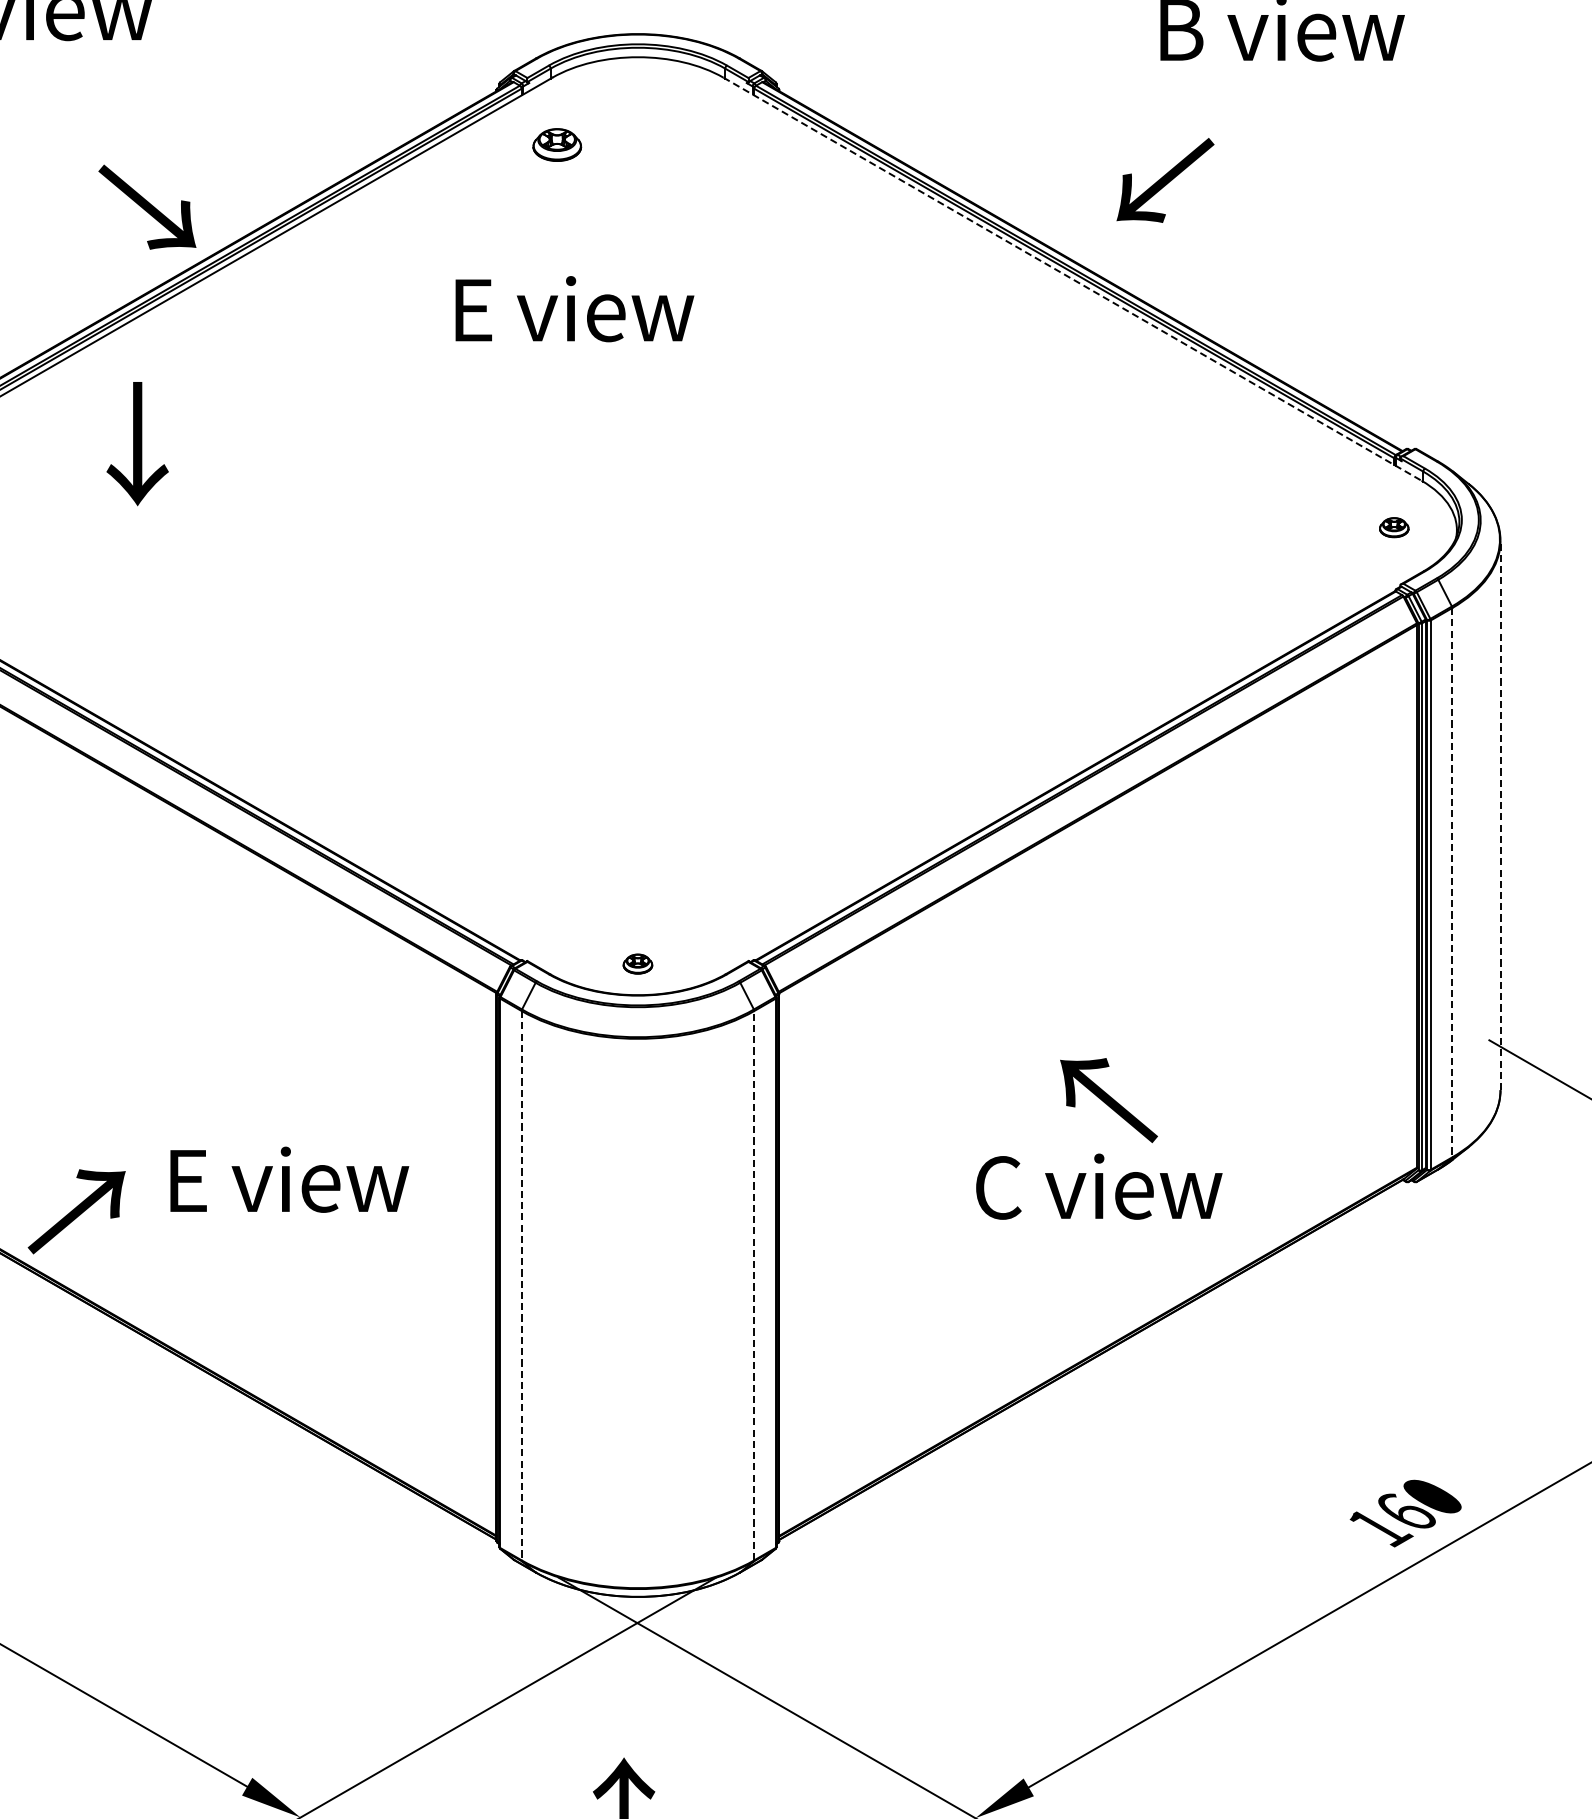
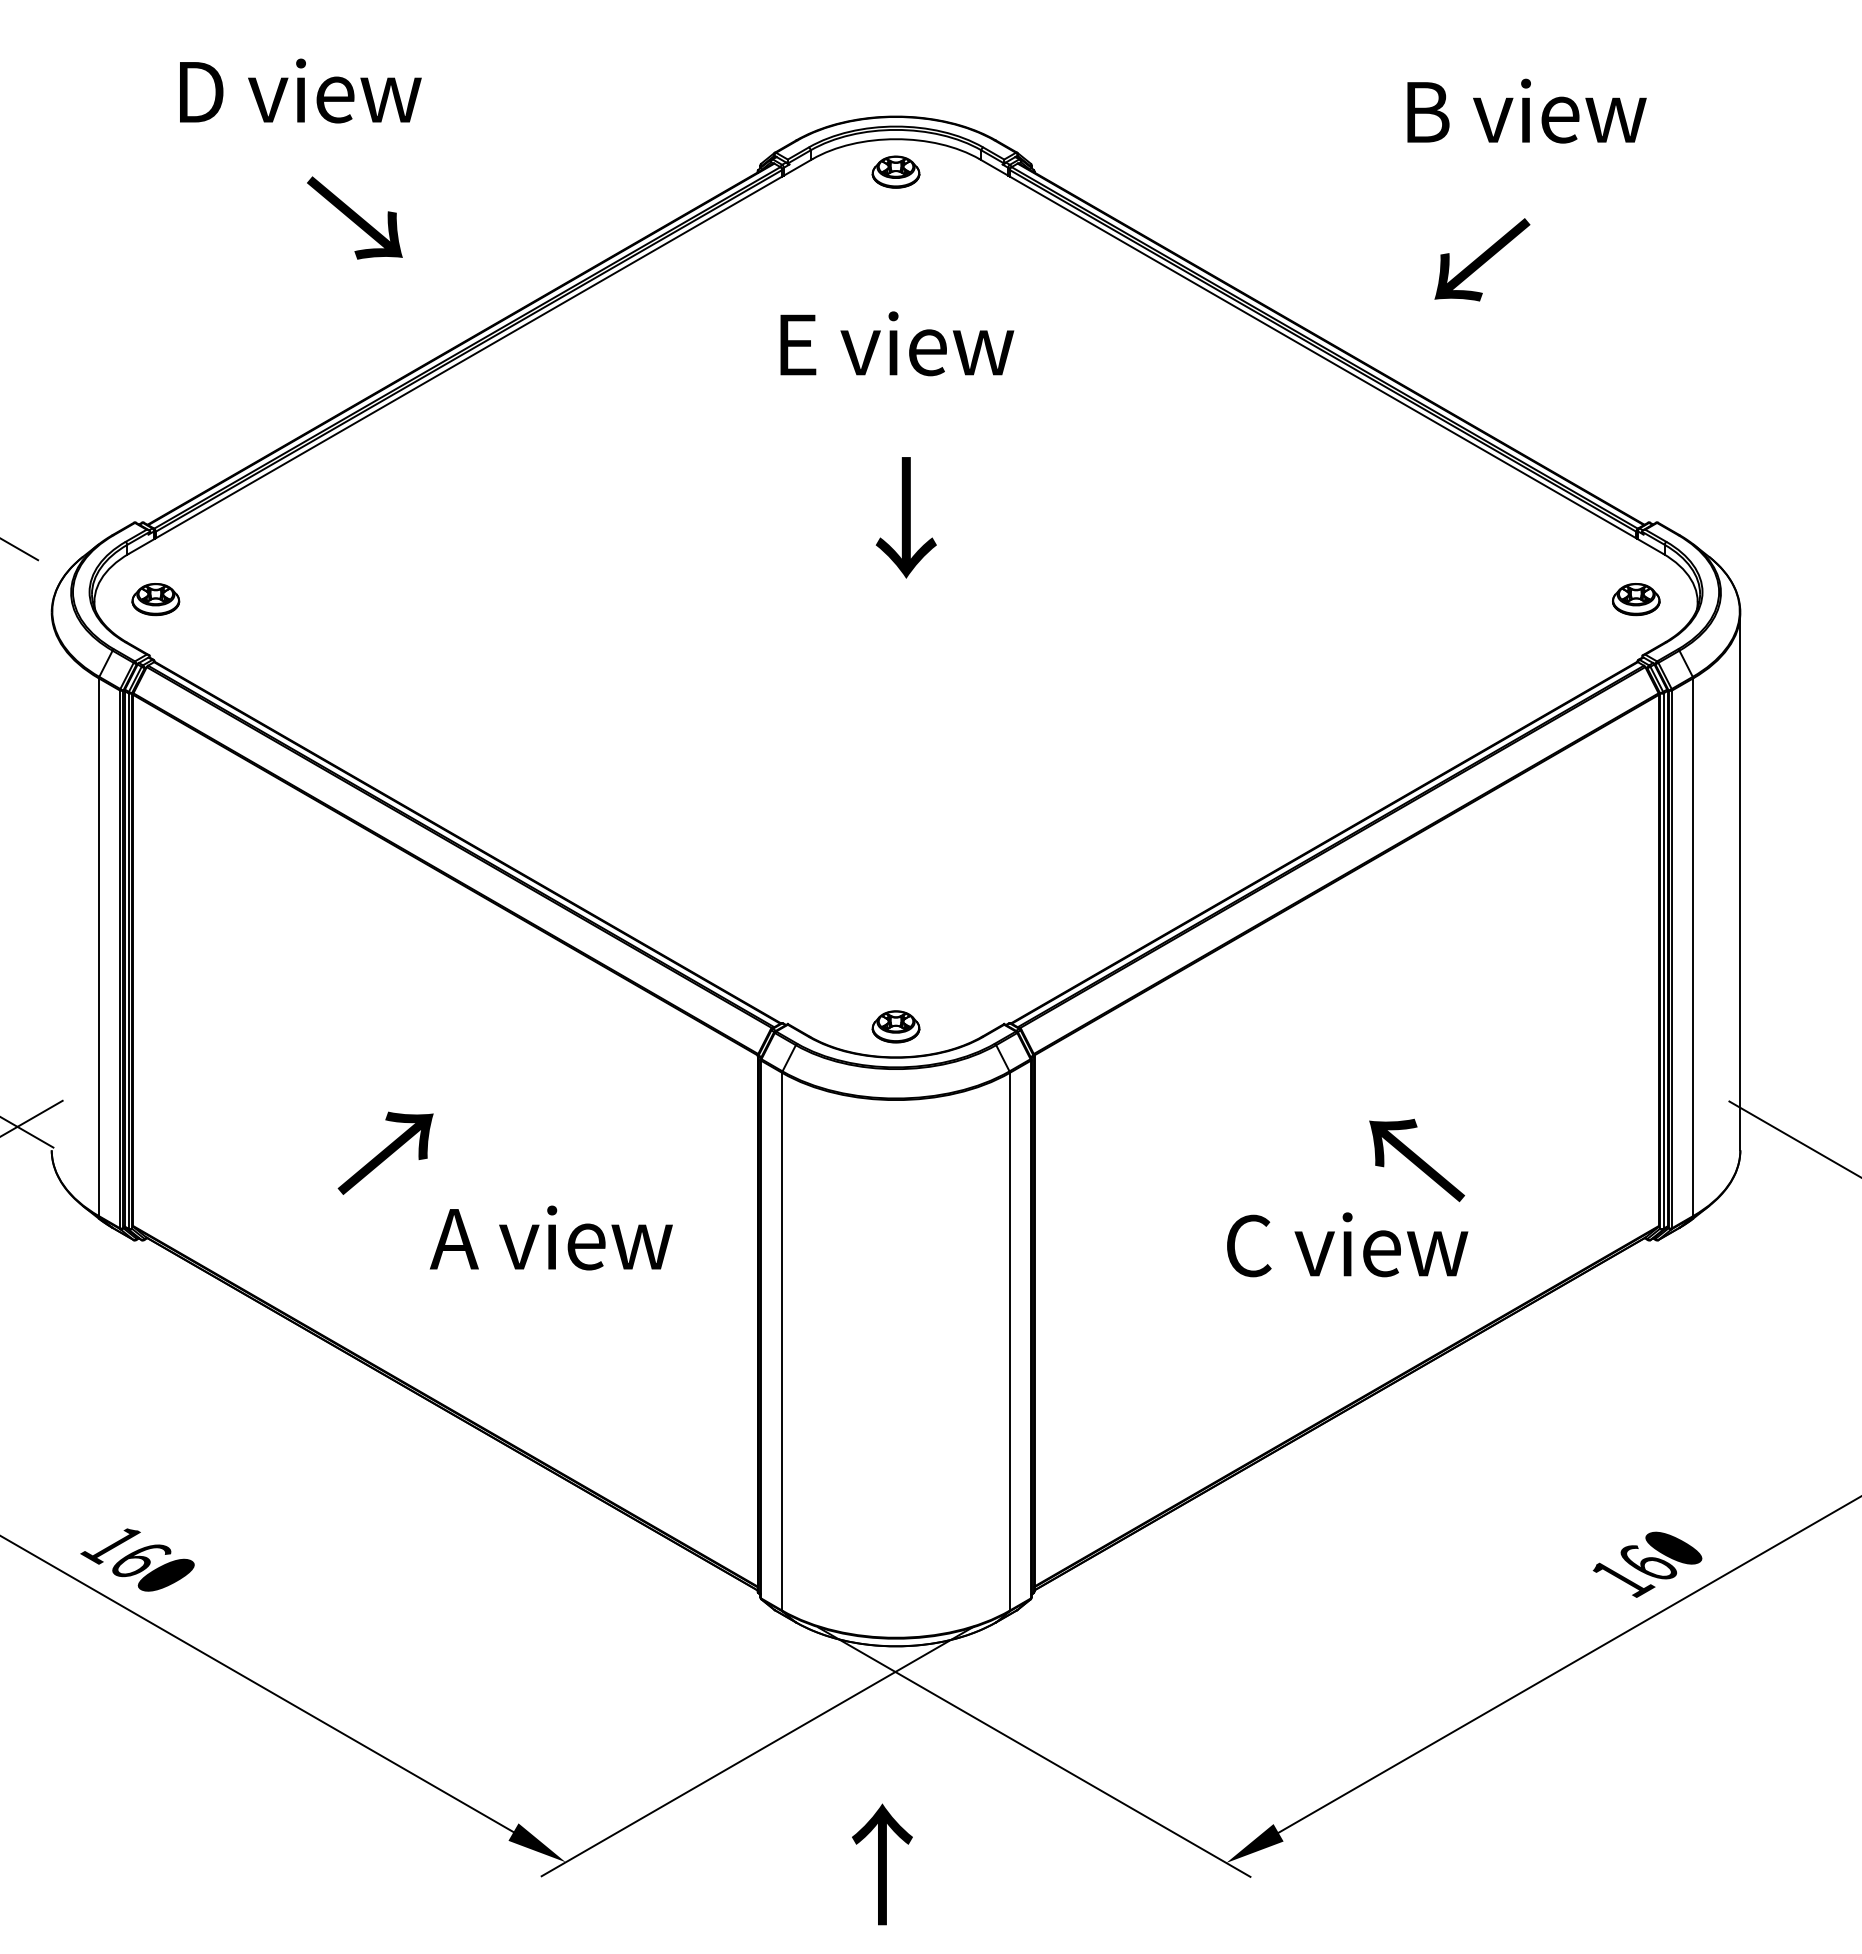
part: (556, 144) -> (895, 171), moved
text: (1165, 180) -> (1482, 259), moved
text: (147, 206) -> (354, 217), moved
line: (1072, 279) -> (1321, 356), dashed -> solid
text: (575, 308) -> (897, 343), moved
text: (136, 443) -> (905, 517), moved
part: (1394, 527) -> (1636, 599), size x1.67
line: (1500, 815) -> (1740, 881), dashed -> solid
line: (1452, 882) -> (1693, 947), dashed -> solid
part: (637, 963) -> (895, 1026), size x1.67
text: (1109, 1100) -> (1417, 1160), moved
text: (284, 1179) -> (550, 1237), E view -> A view
text: (76, 1210) -> (385, 1152), moved
line: (521, 1285) -> (782, 1341), dashed -> solid
line: (753, 1285) -> (1009, 1341), dashed -> solid

